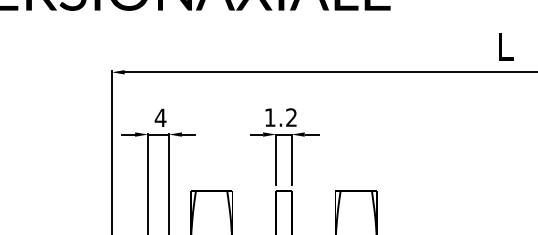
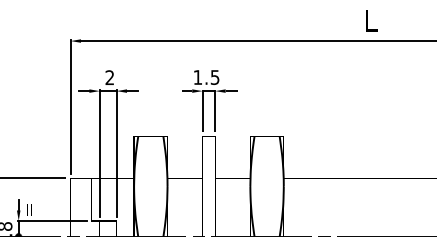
text: (506, 46) -> (371, 20), moved
text: (160, 117) -> (109, 77), 4 -> 2
text: (290, 117) -> (214, 77), 1.2 -> 1.5

